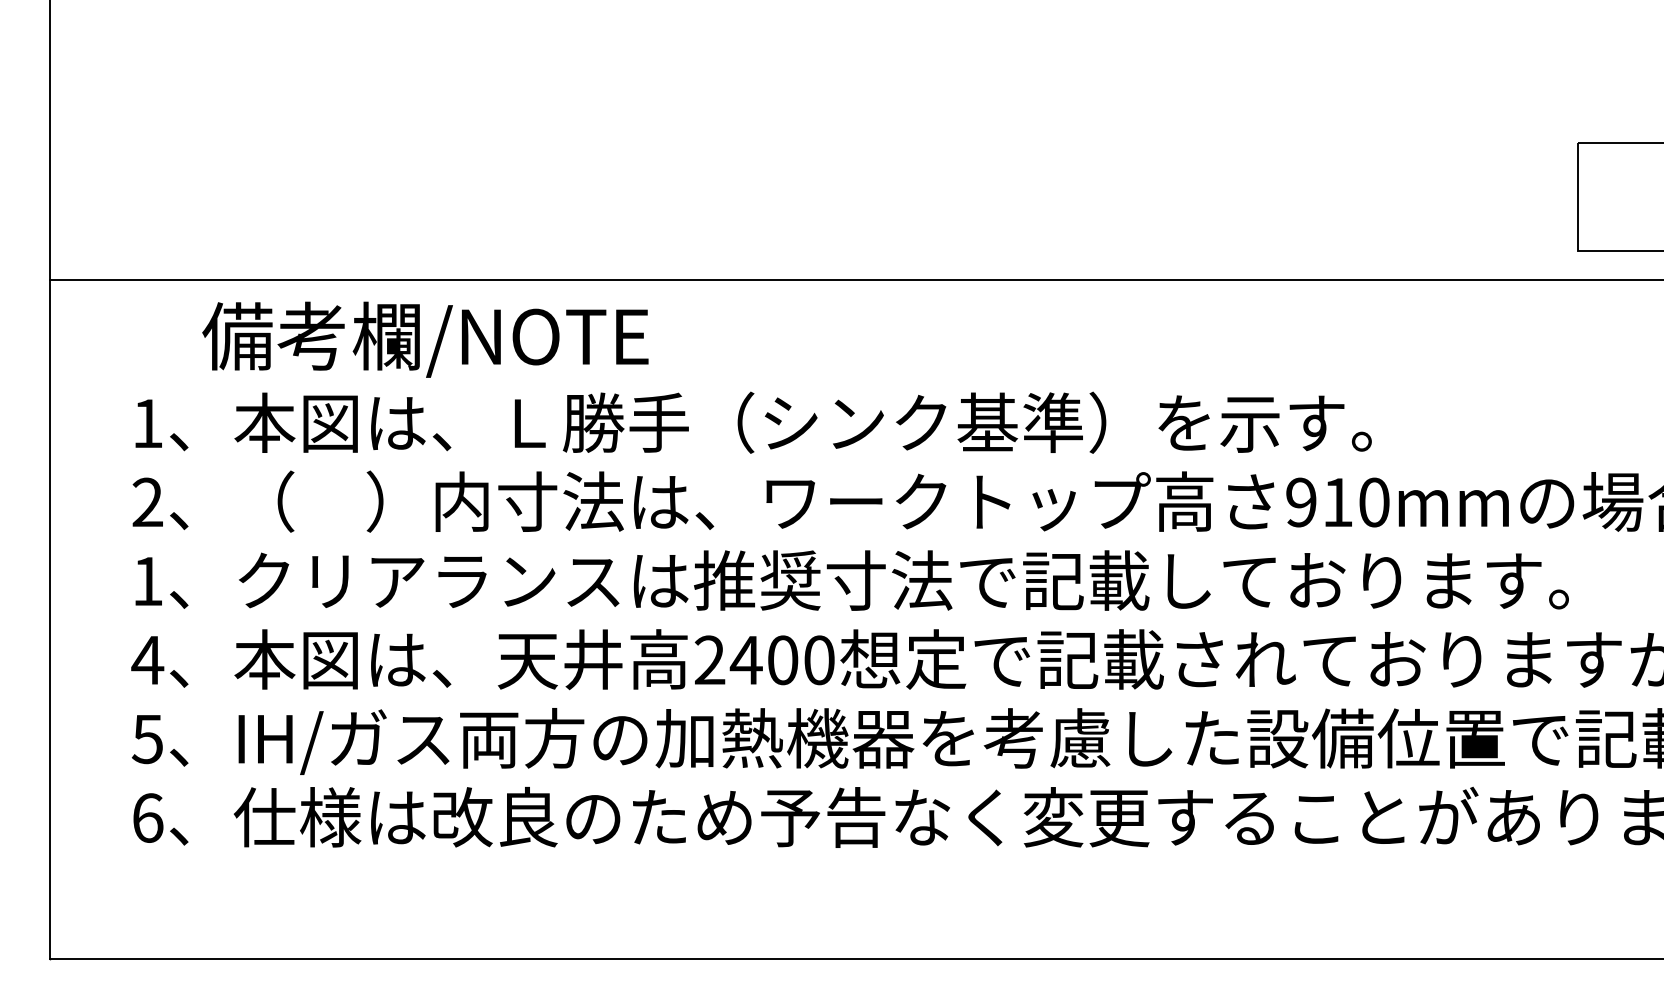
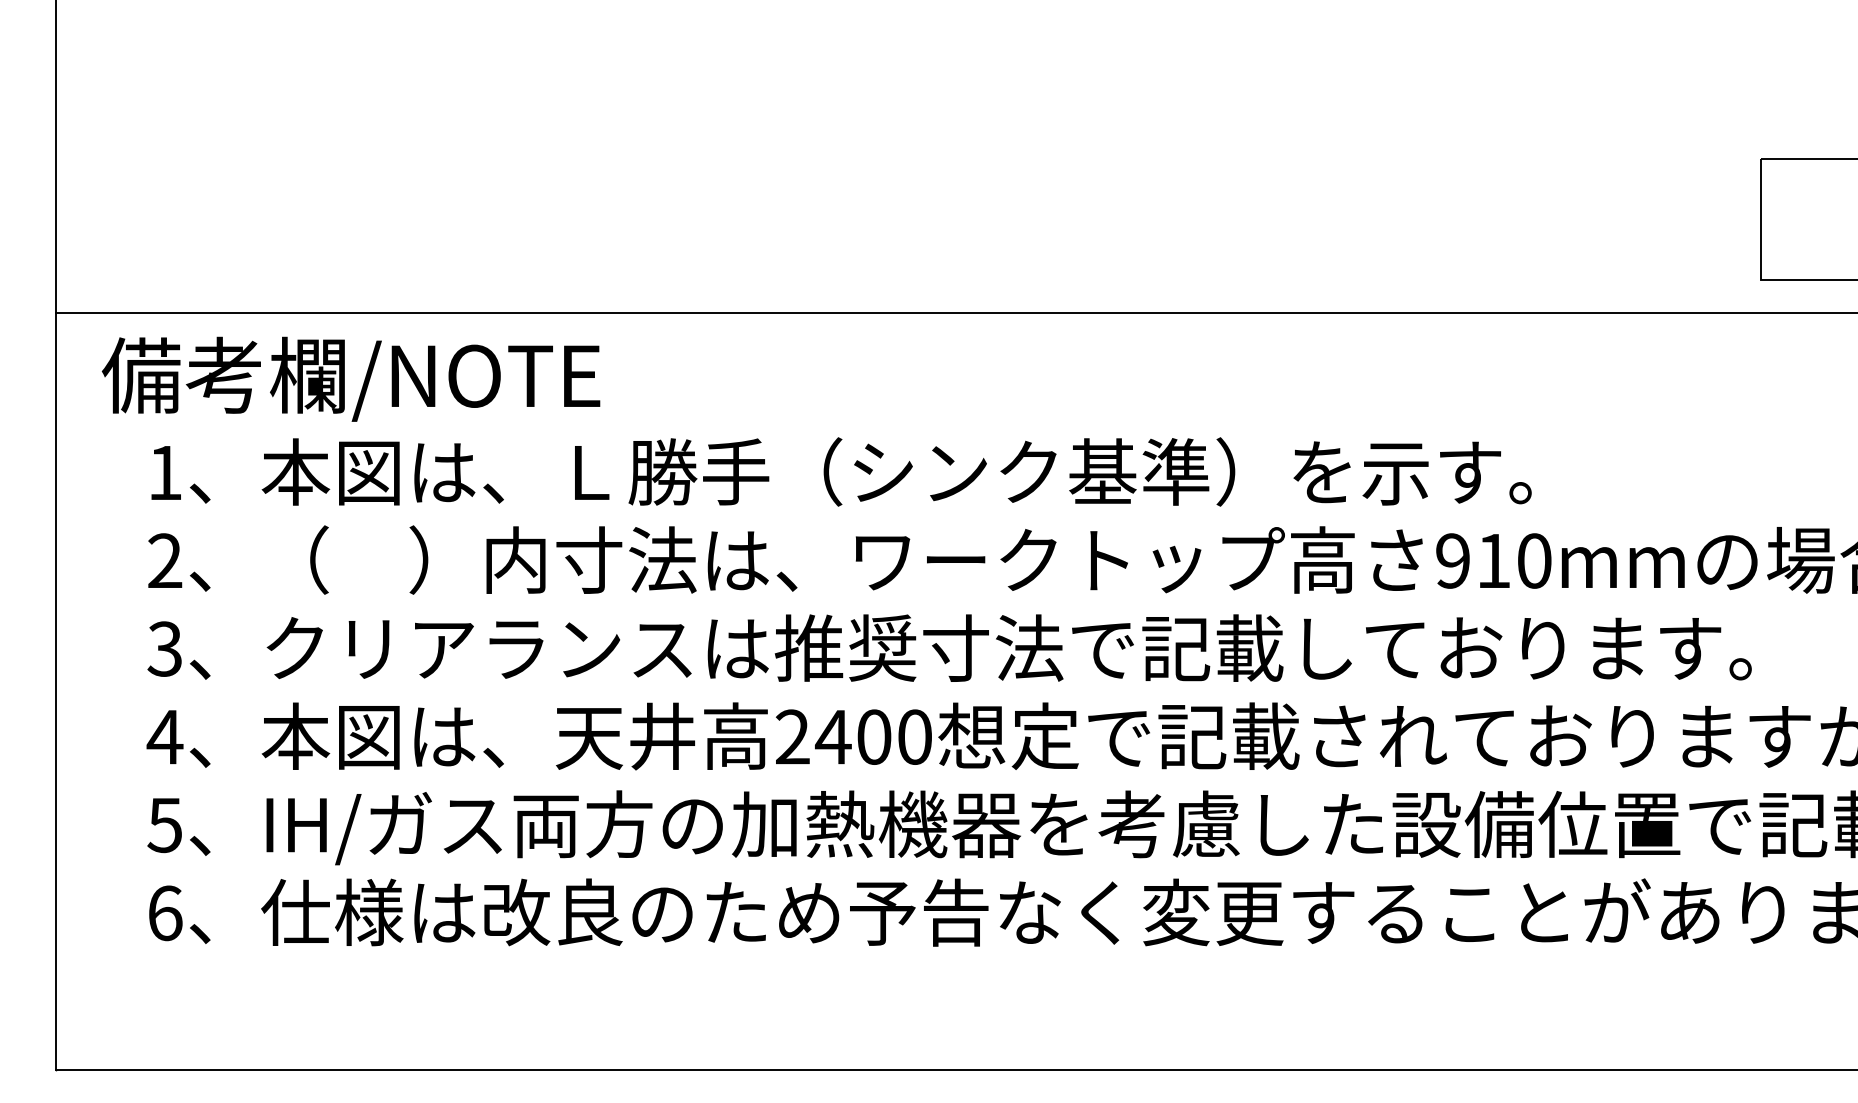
text: (424, 339) -> (350, 378), moved
text: (147, 580) -> (164, 648), 1 -> 3

